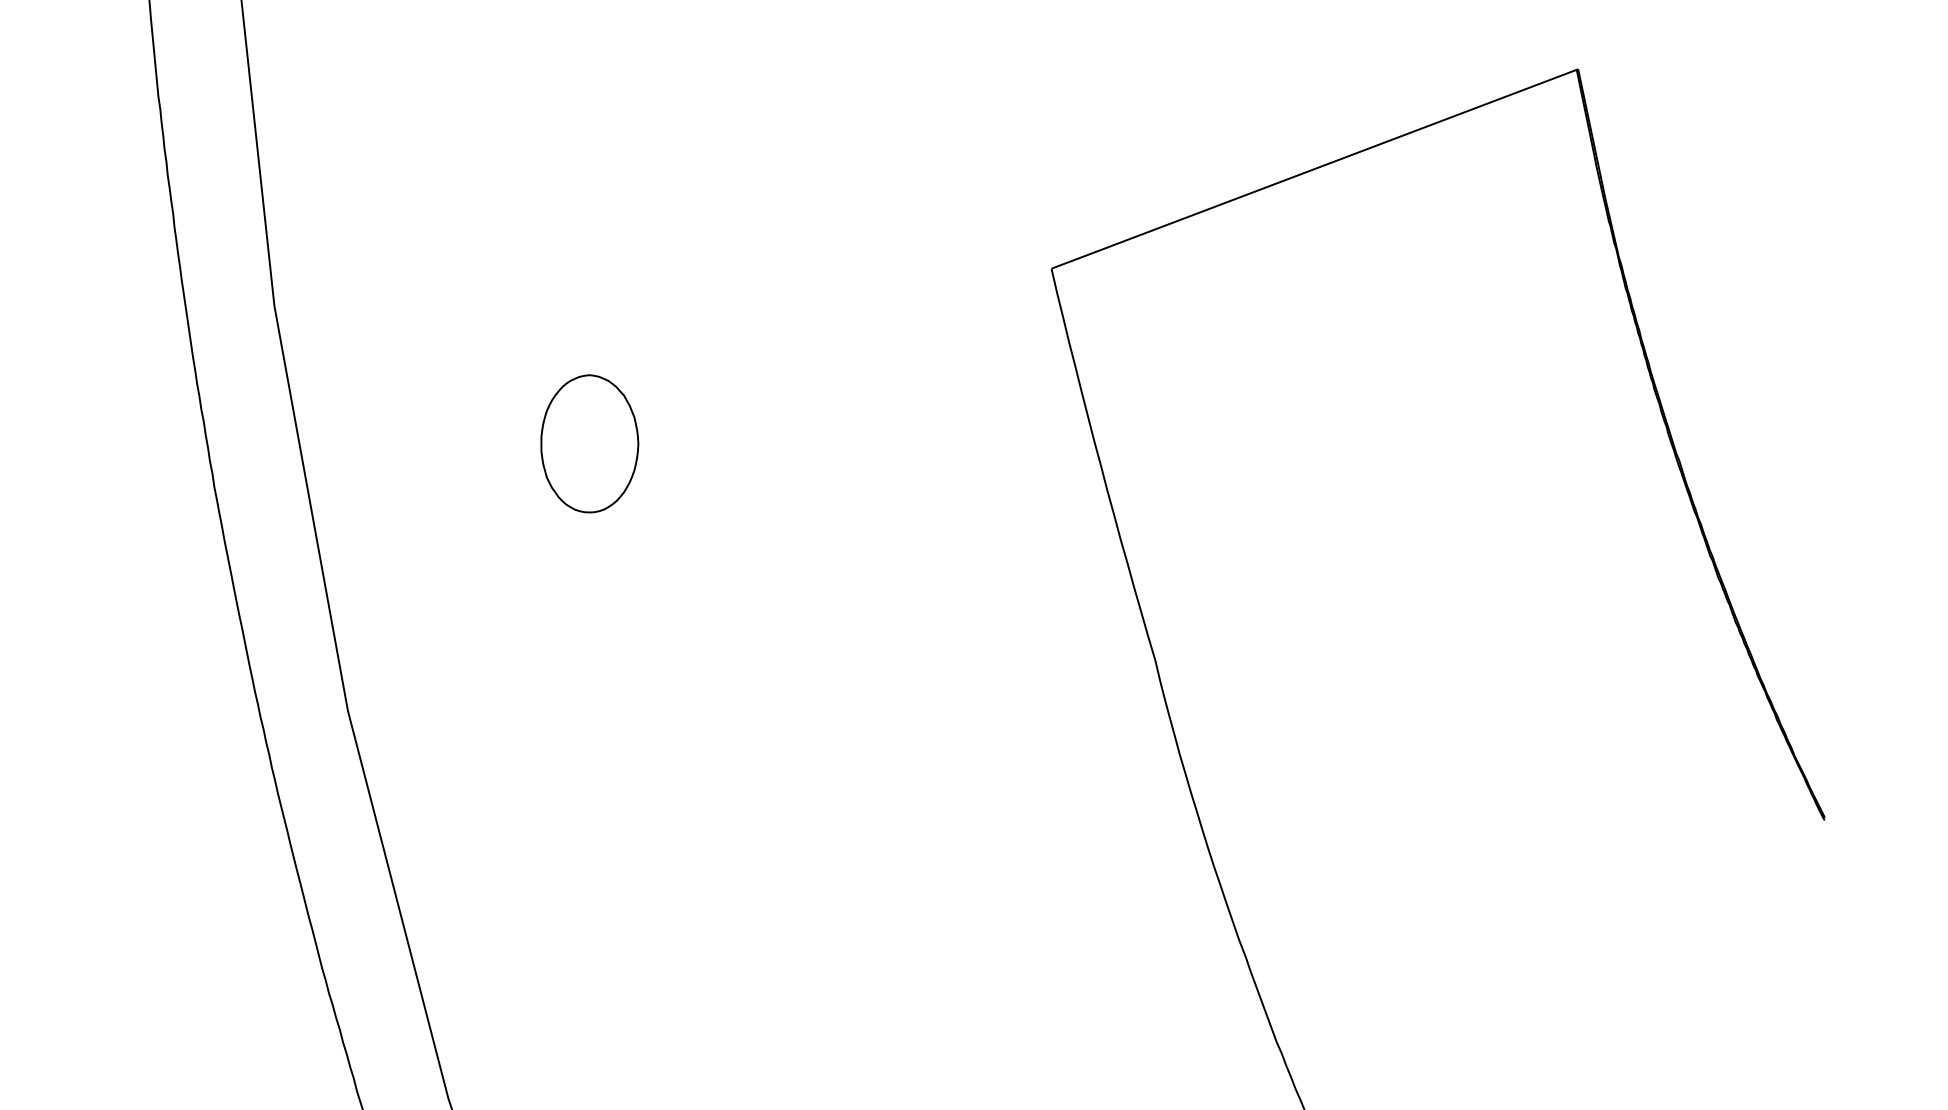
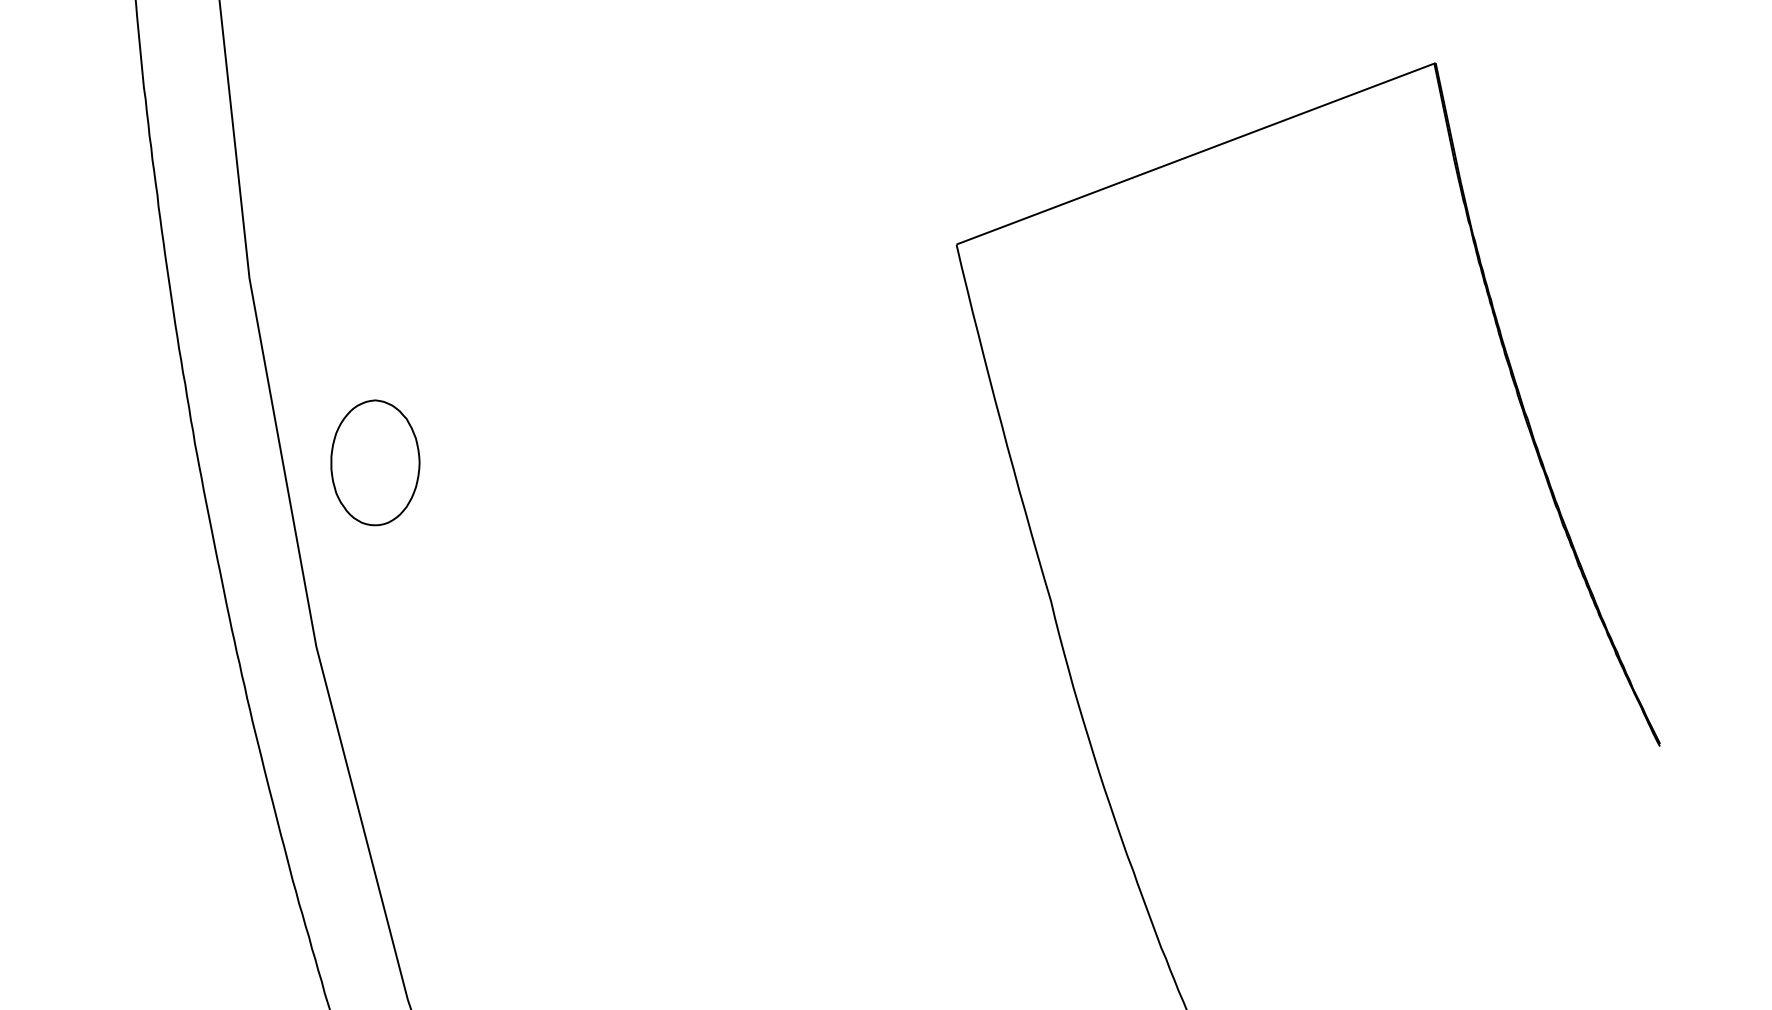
part: (589, 443) -> (375, 462), moved

